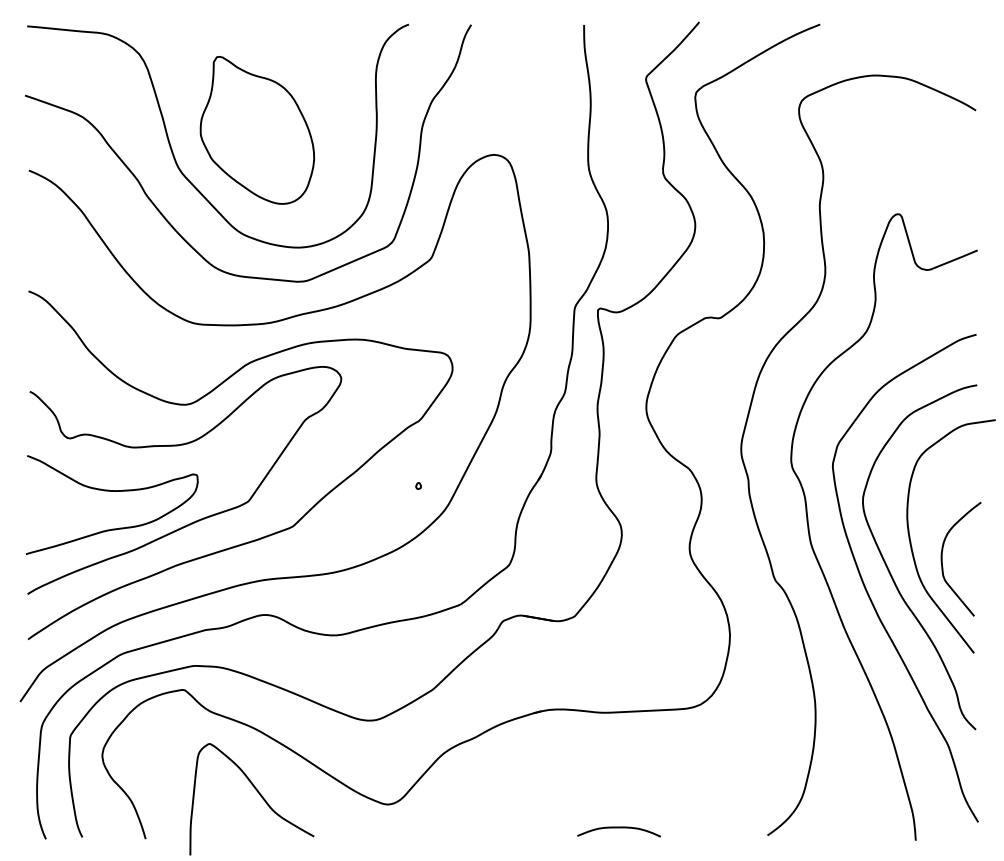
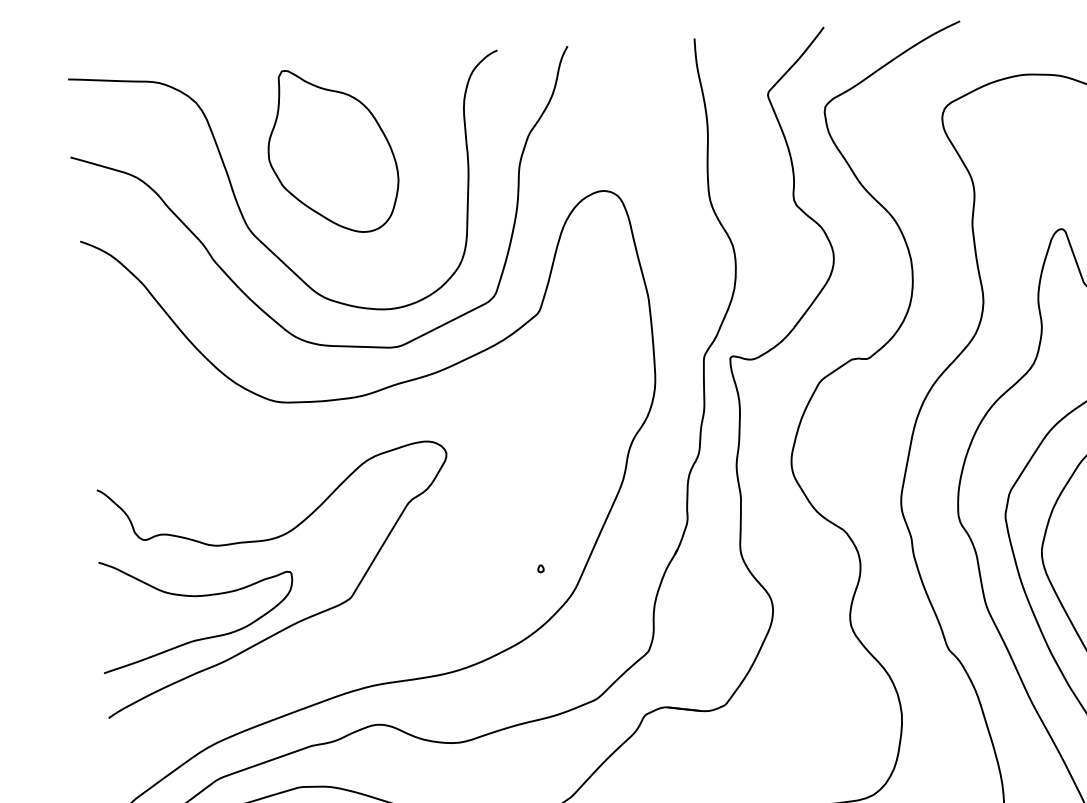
part: (257, 130) -> (332, 151), moved
curve: (268, 534) -> (375, 634), removed

